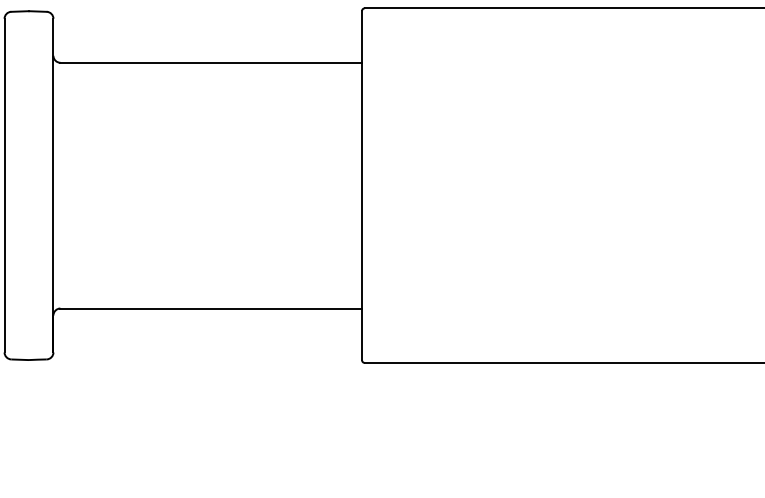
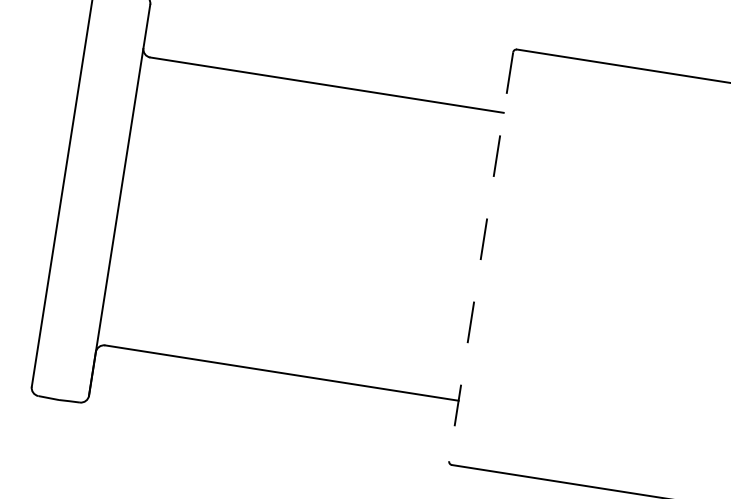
line: (362, 185) -> (481, 256), solid -> dashed

